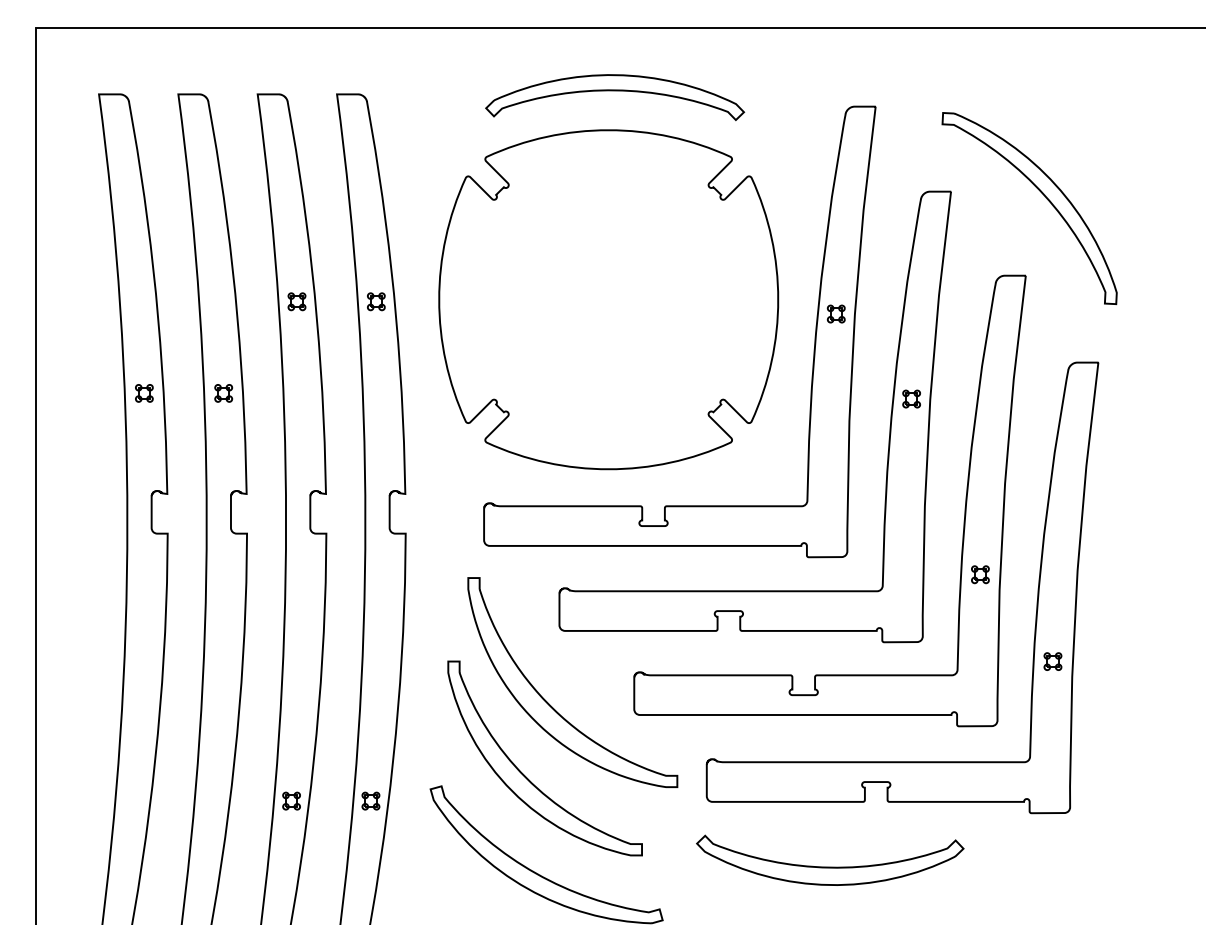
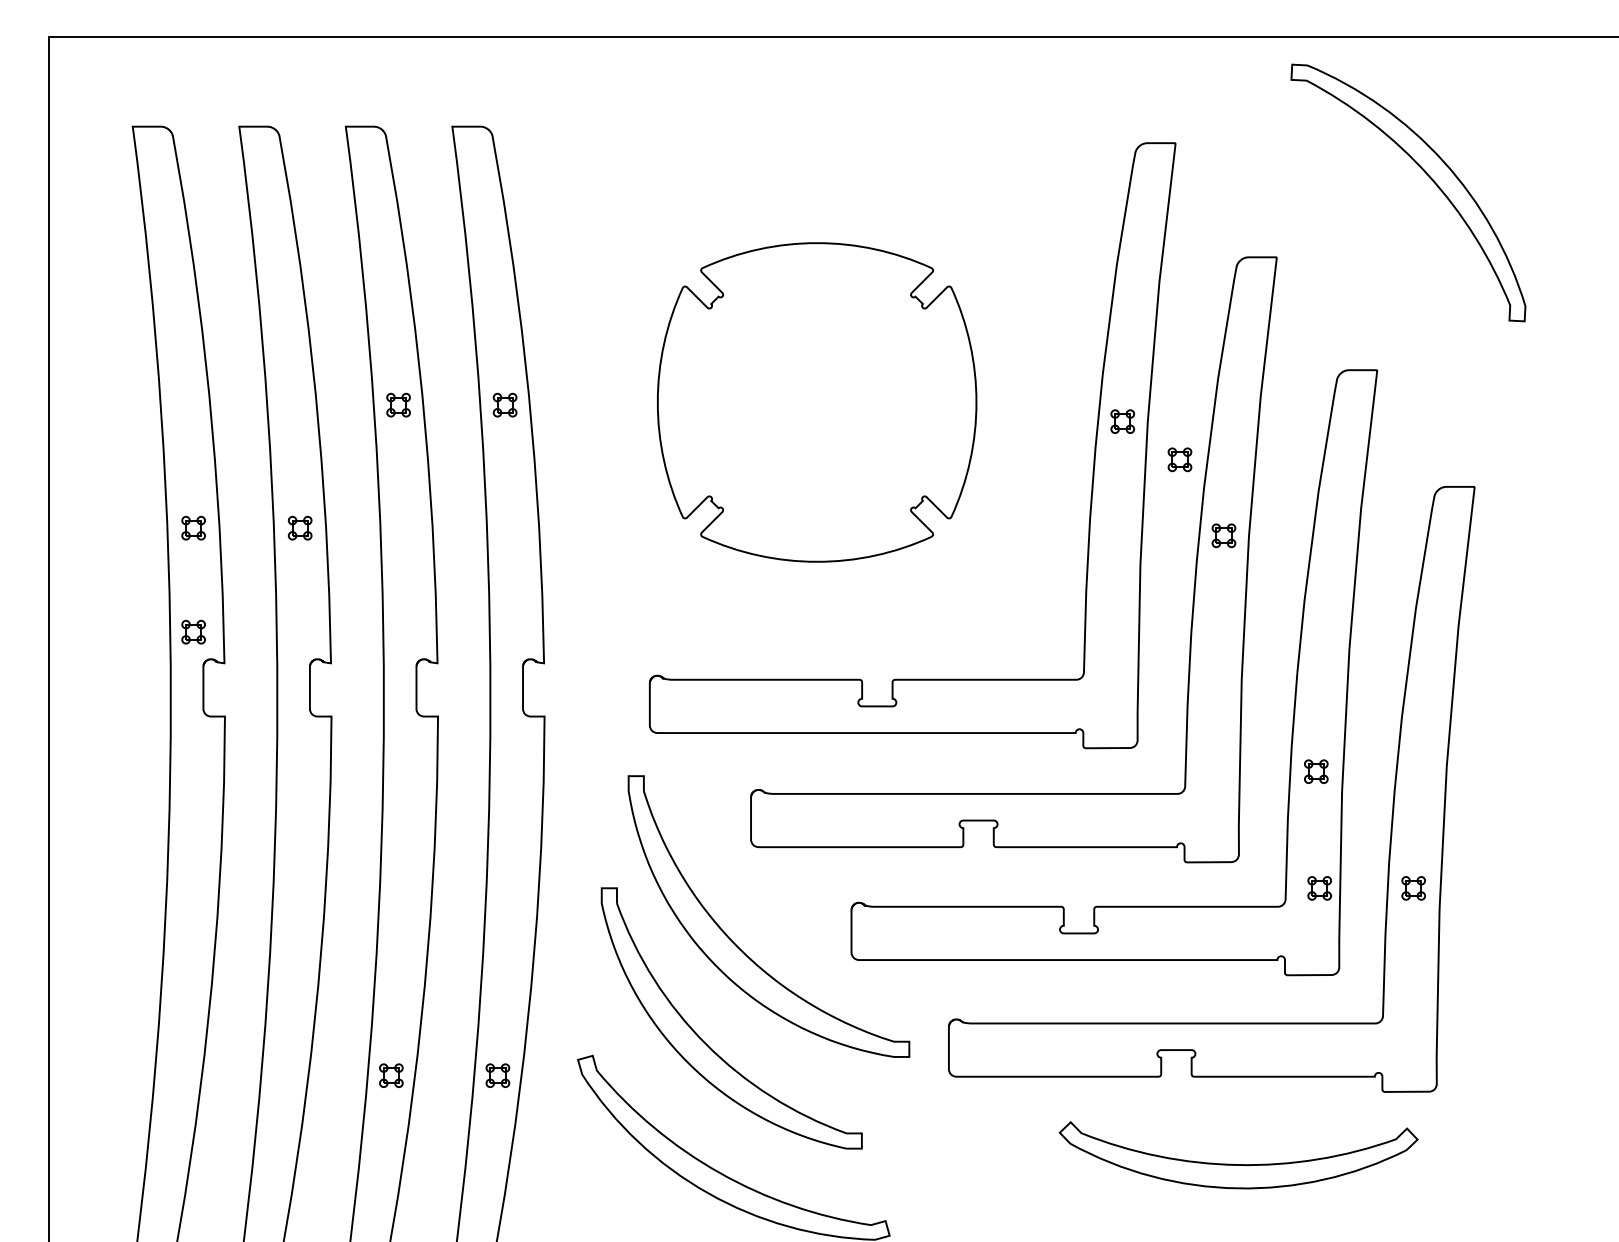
part: (614, 91) -> (825, 122), removed
part: (1045, 197) -> (1429, 178), moved
part: (608, 299) -> (816, 402), size x0.7
part: (878, 342) -> (1179, 459), added
part: (144, 470) -> (193, 631), added
part: (982, 661) -> (1319, 888), added
part: (830, 867) -> (1238, 1164), moved

